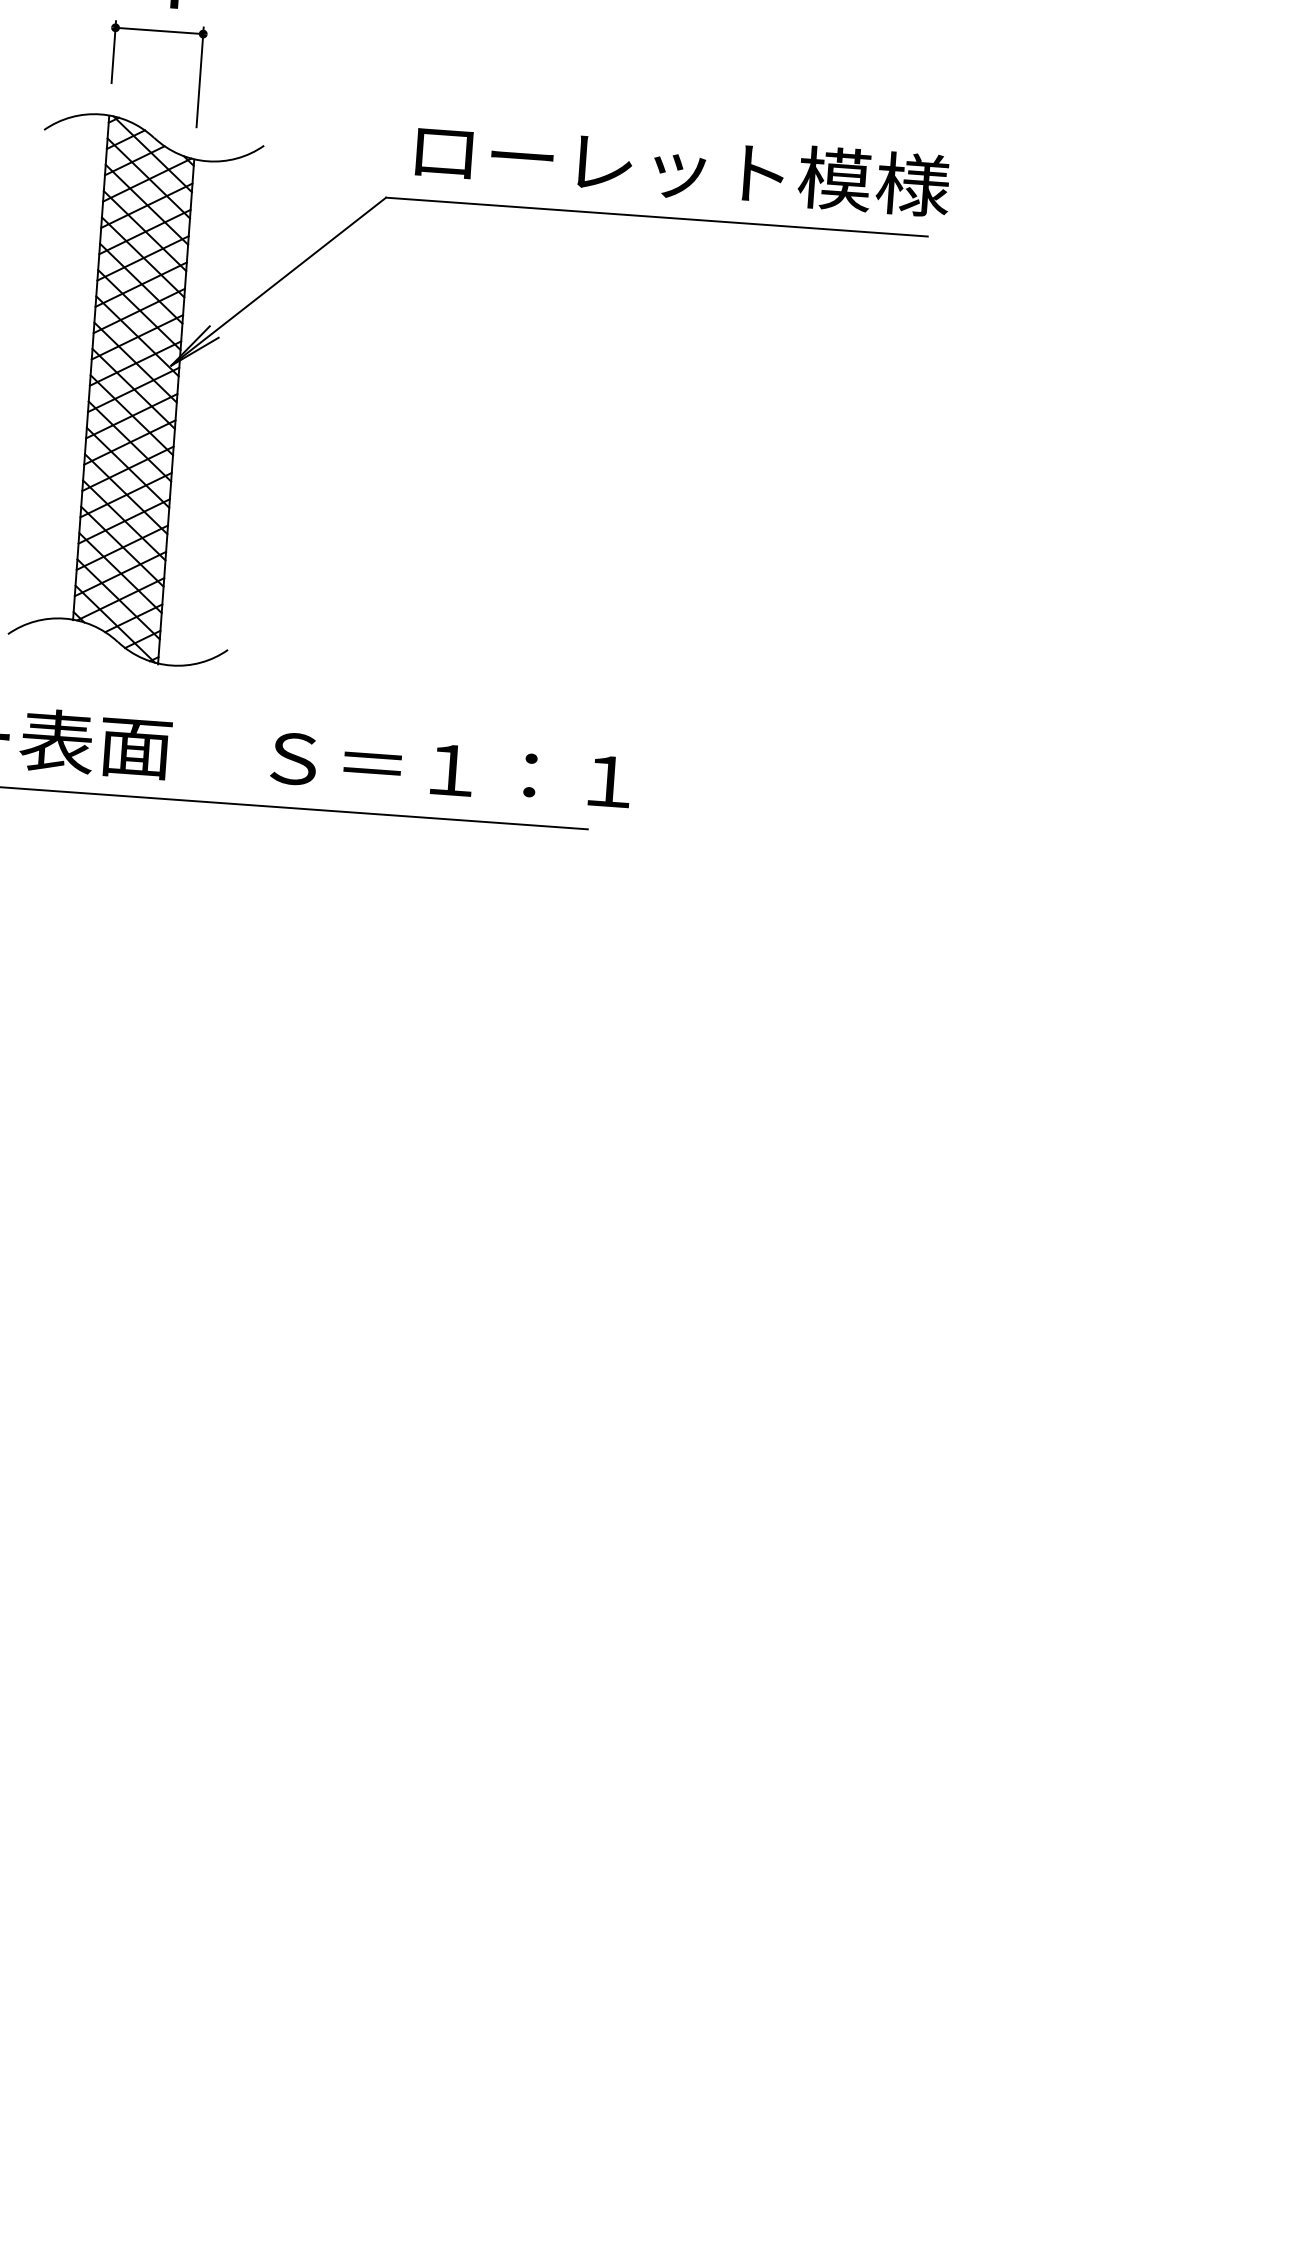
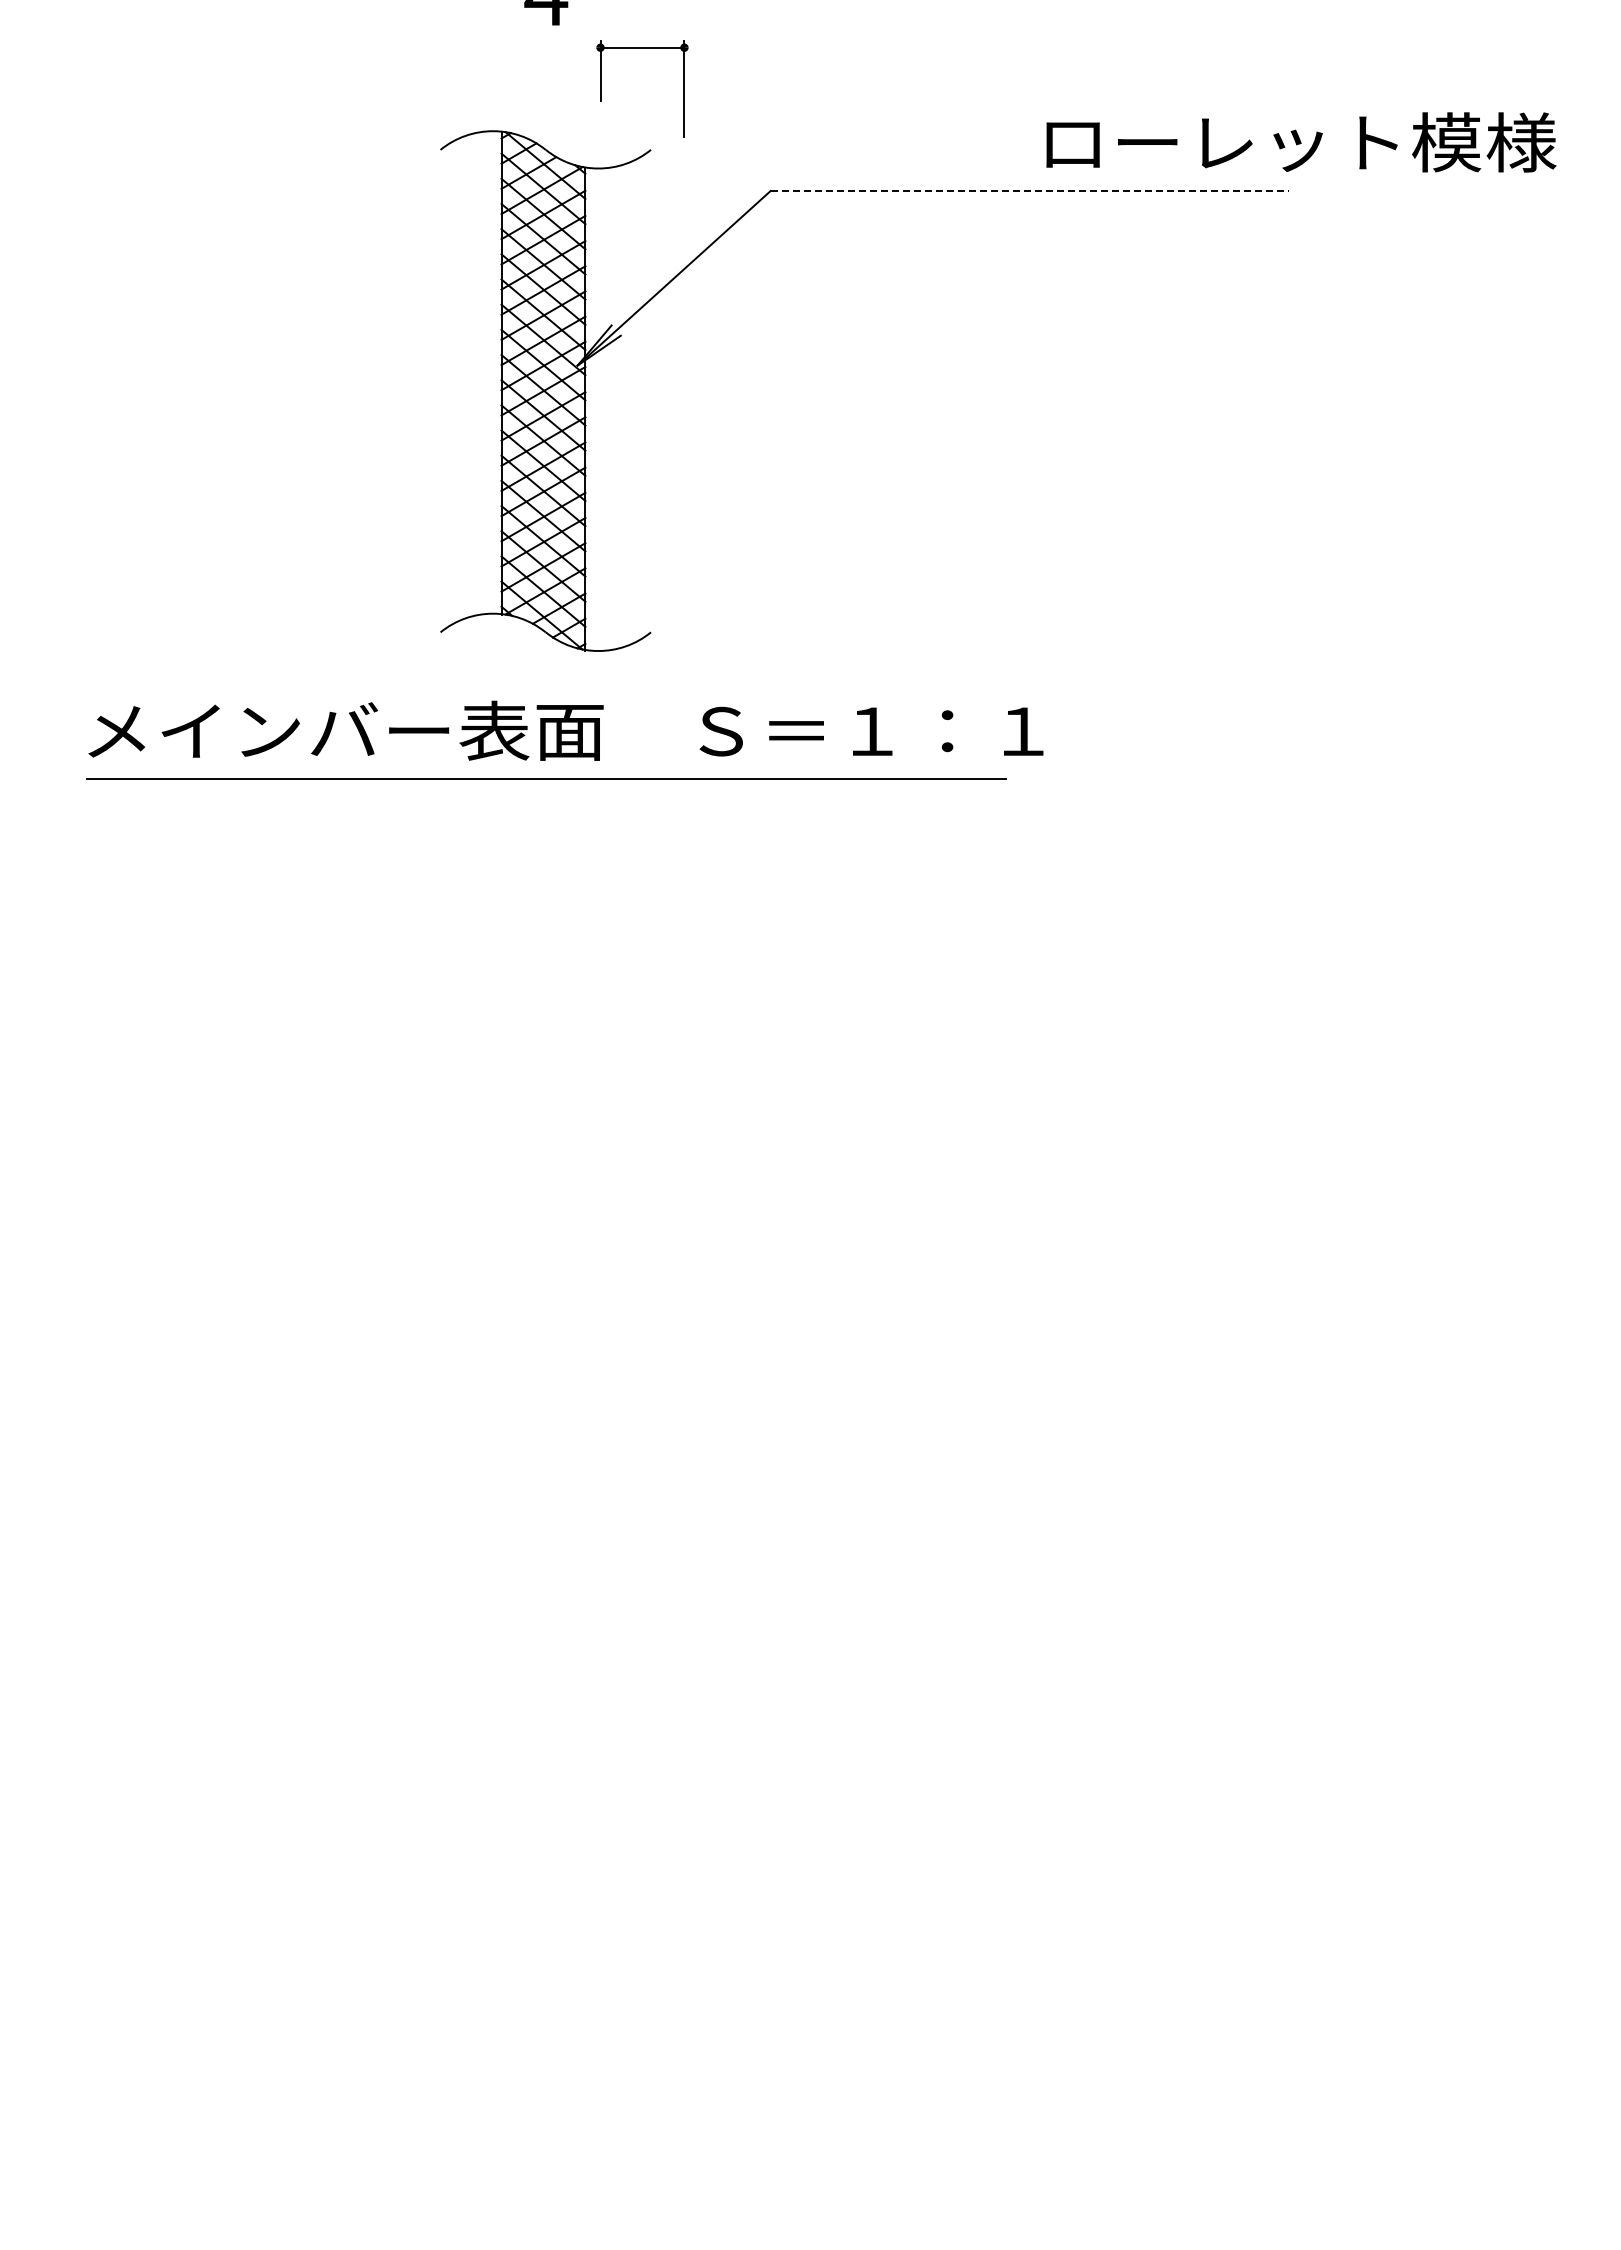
part: (159, 31) -> (642, 48), moved
text: (683, 168) -> (1301, 142), moved
line: (657, 216) -> (1030, 190), solid -> dashed

